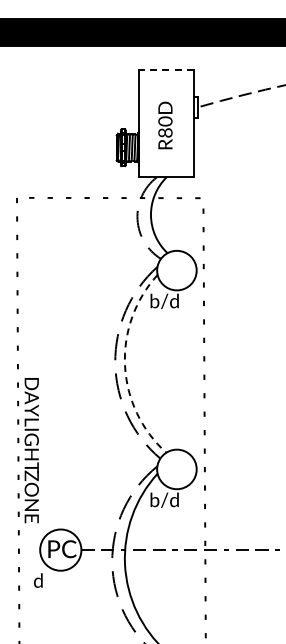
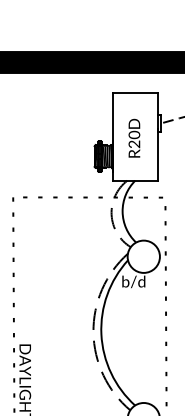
line: (166, 70) -> (135, 93), dashed -> solid
text: (165, 132) -> (134, 143), R80D -> R20D
arc: (125, 365) -> (101, 334), dashed -> solid

